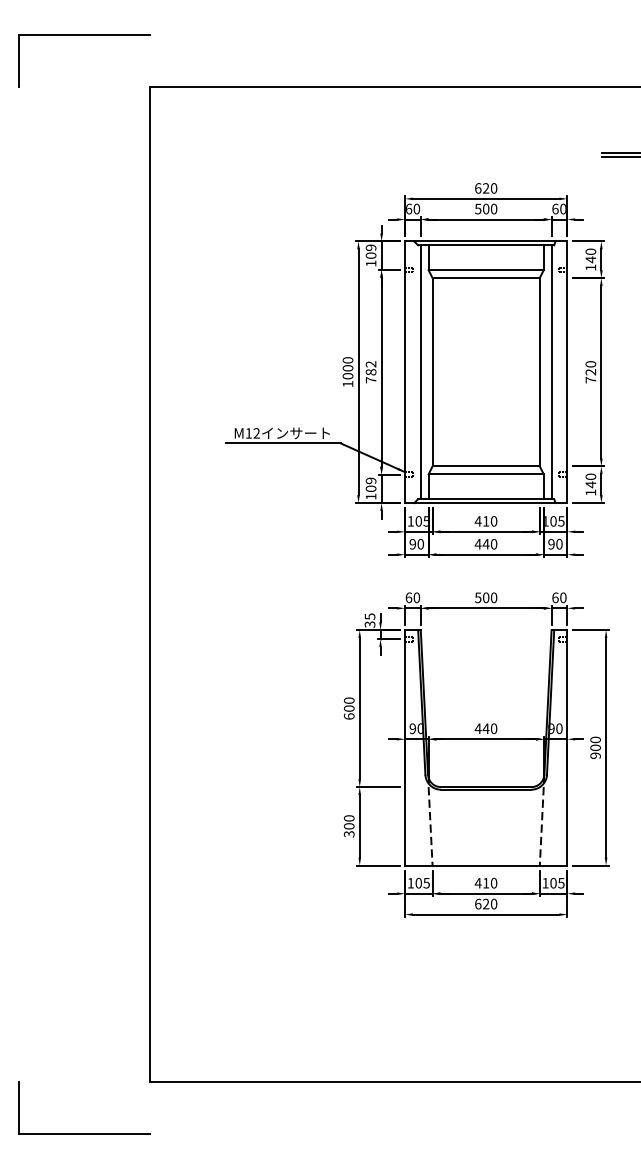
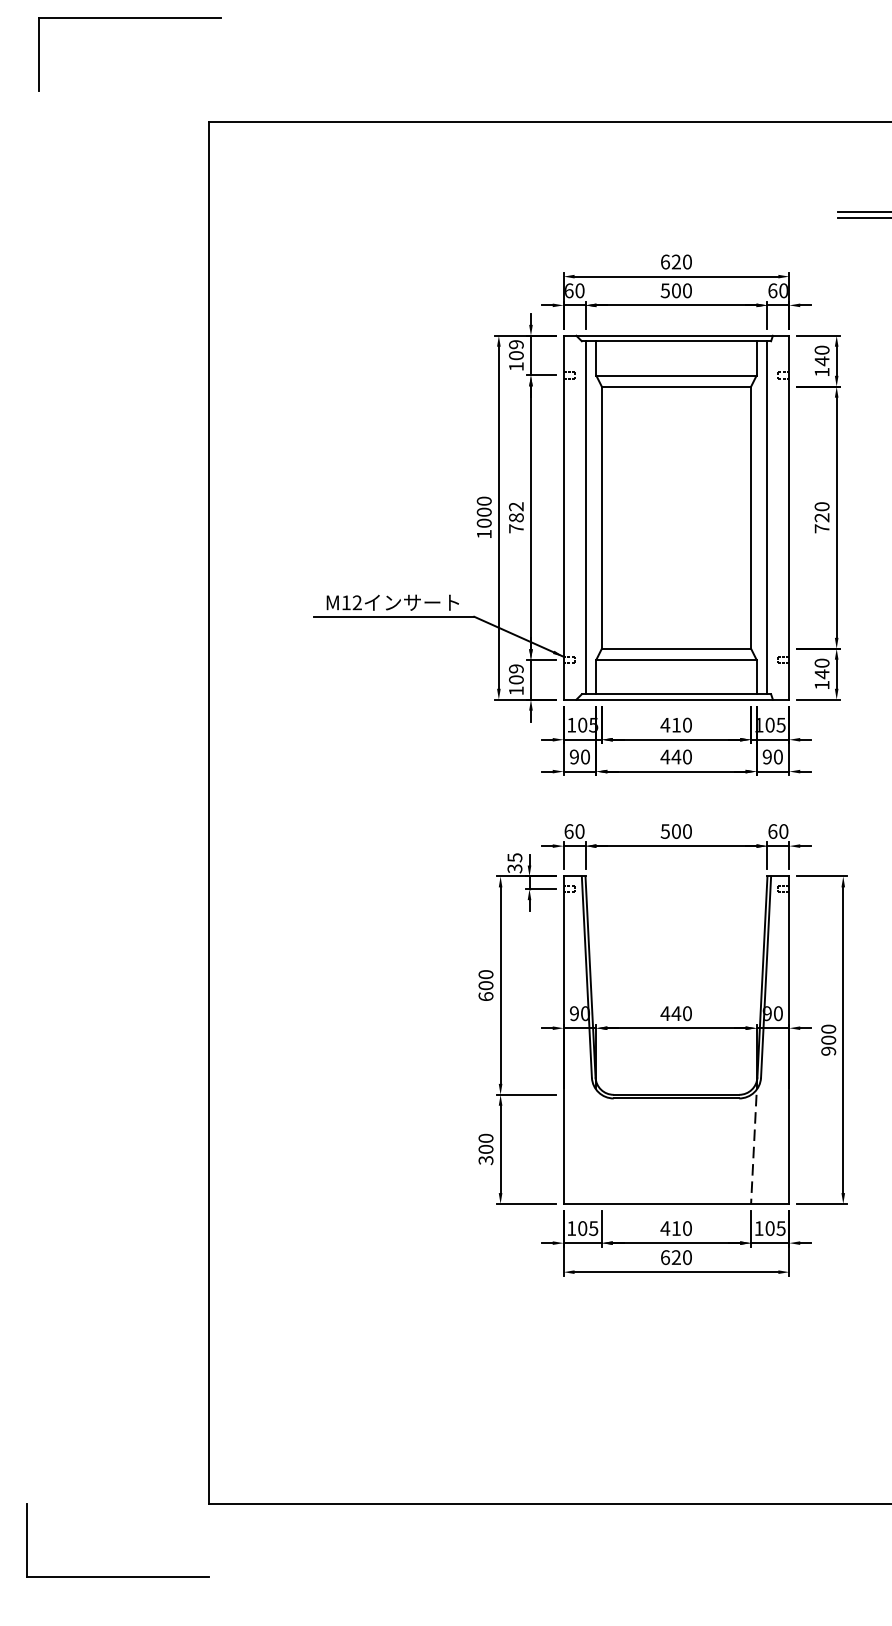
part: (84, 35) -> (130, 18), moved
line: (430, 826) -> (599, 1149), removed

